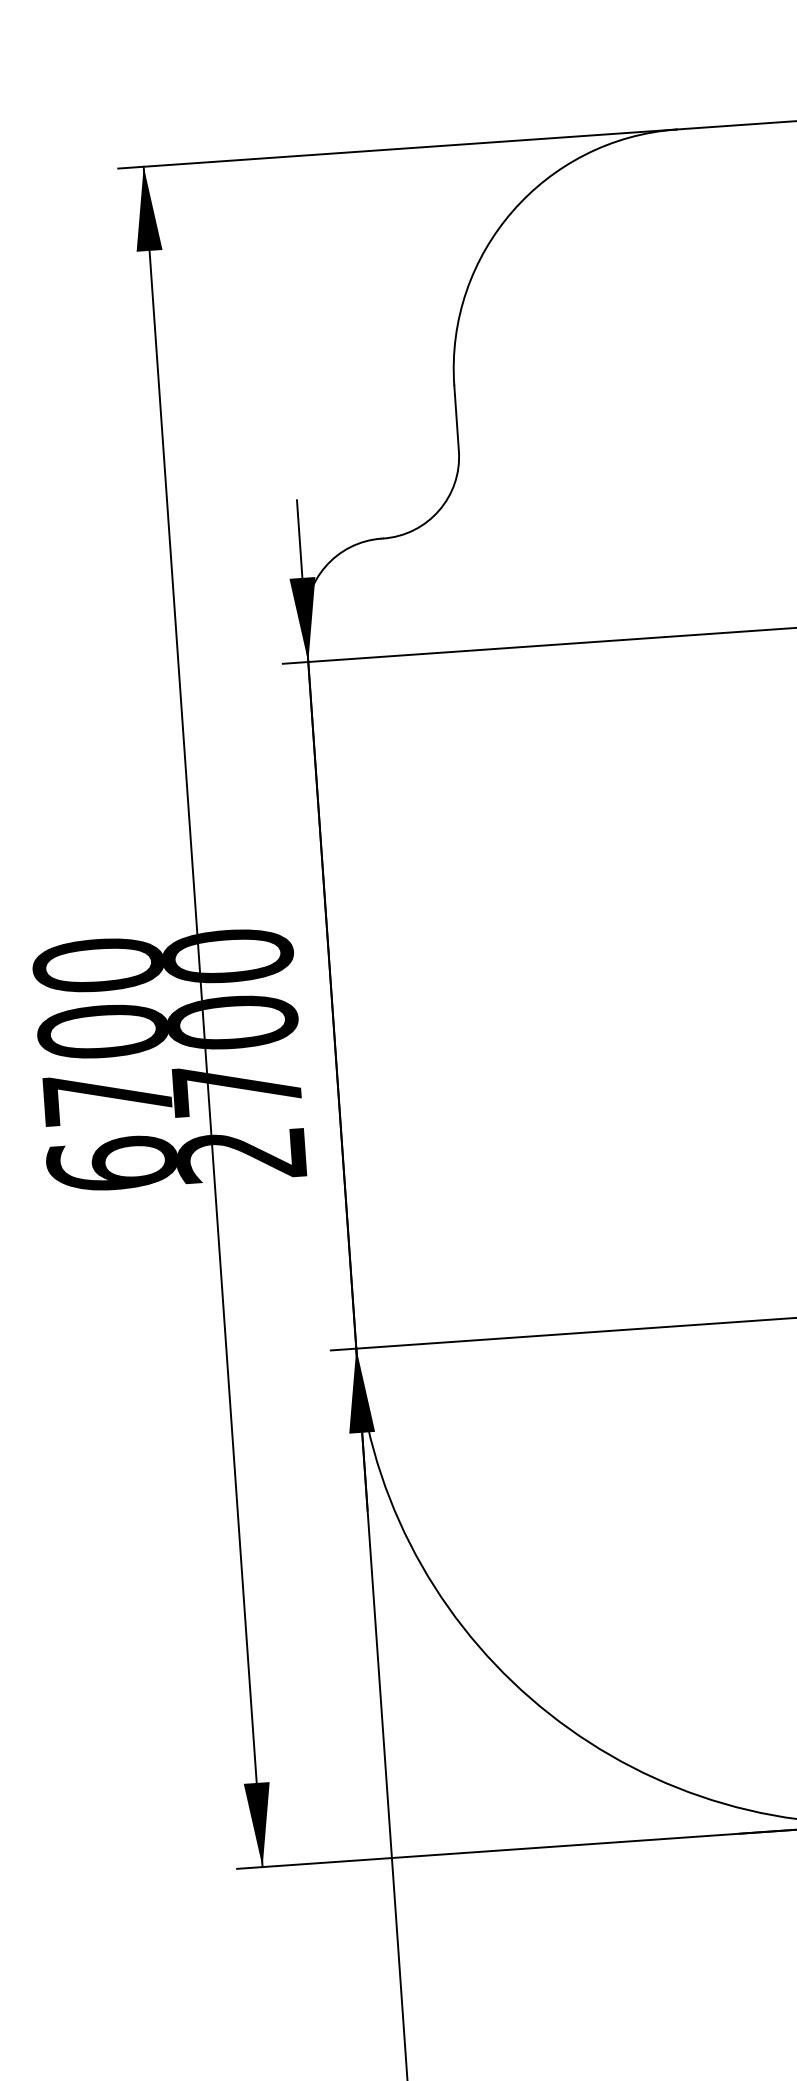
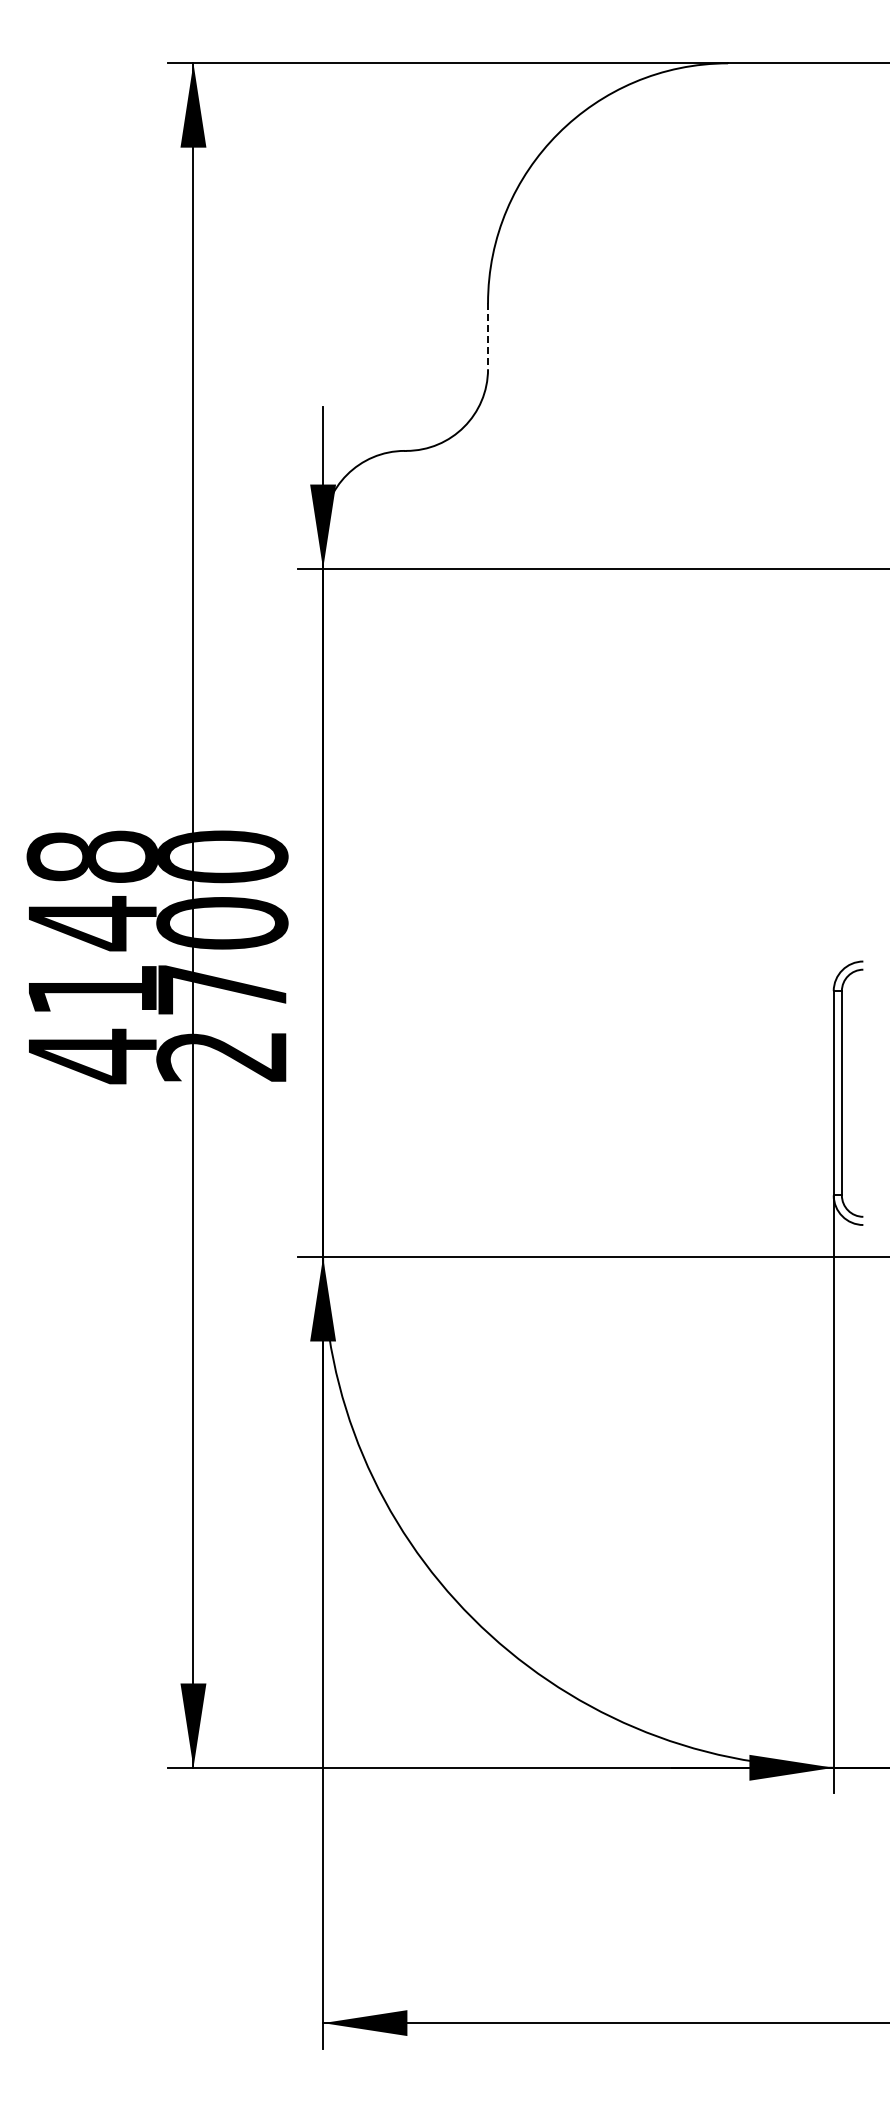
line: (457, 418) -> (488, 336), solid -> dashed
text: (104, 1065) -> (91, 957), 6700 -> 4148

